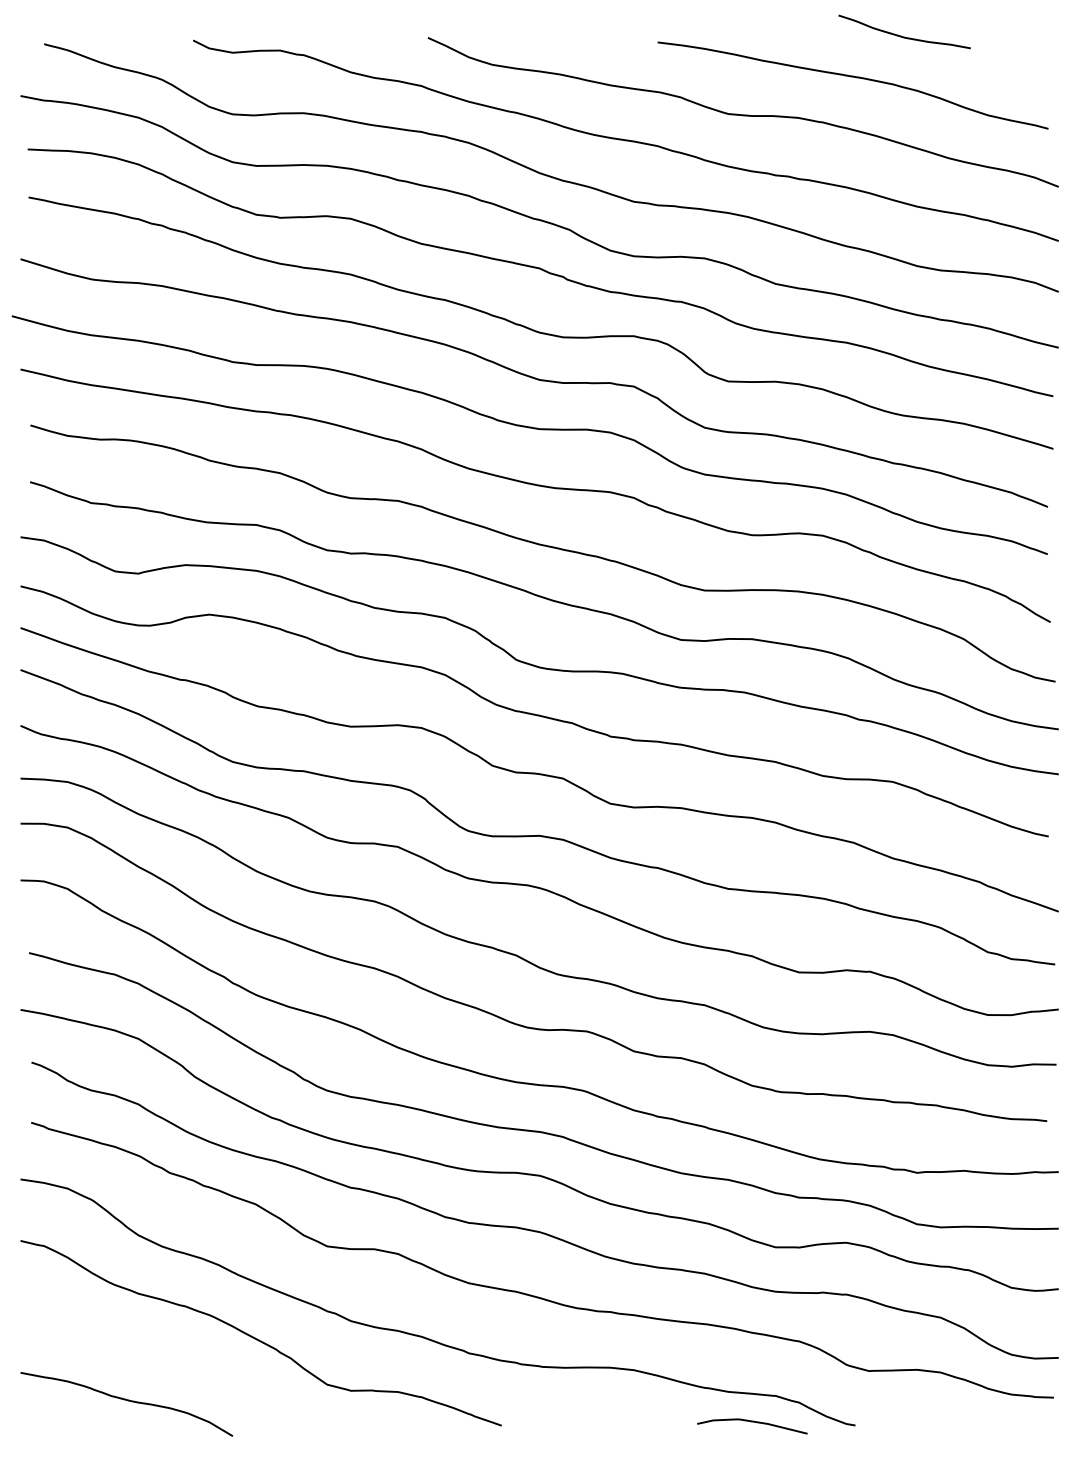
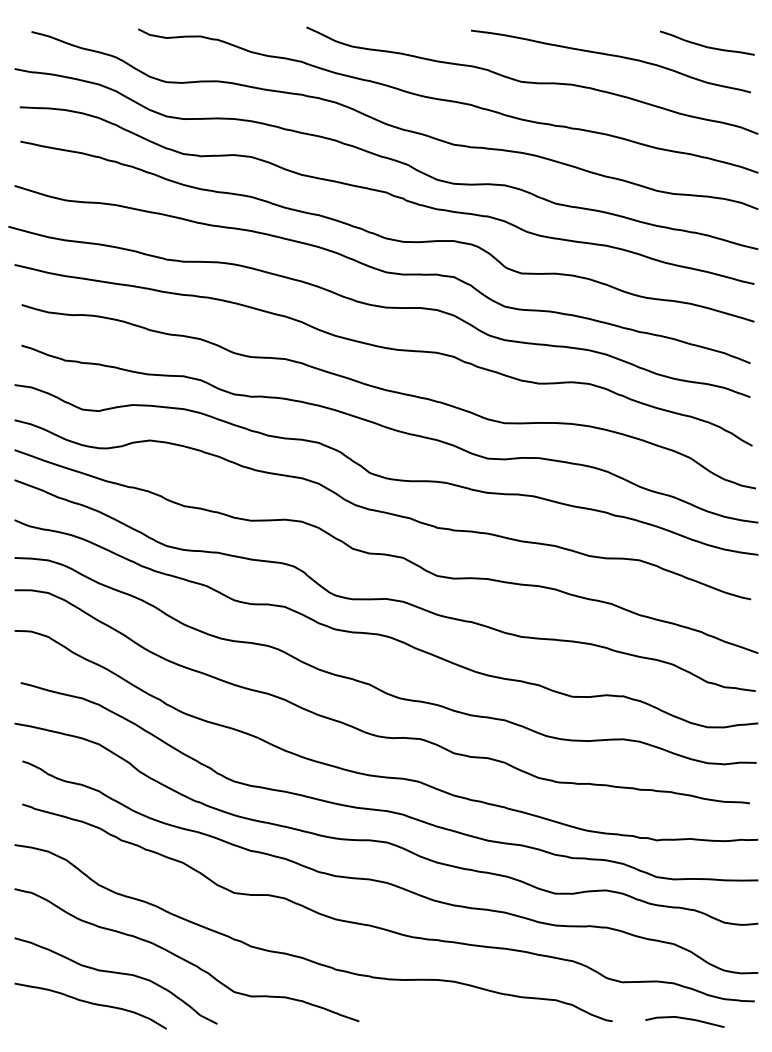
curve: (901, 35) -> (705, 45), moved
curve: (161, 1358) -> (115, 973), added
curve: (752, 1422) -> (685, 1019), moved

